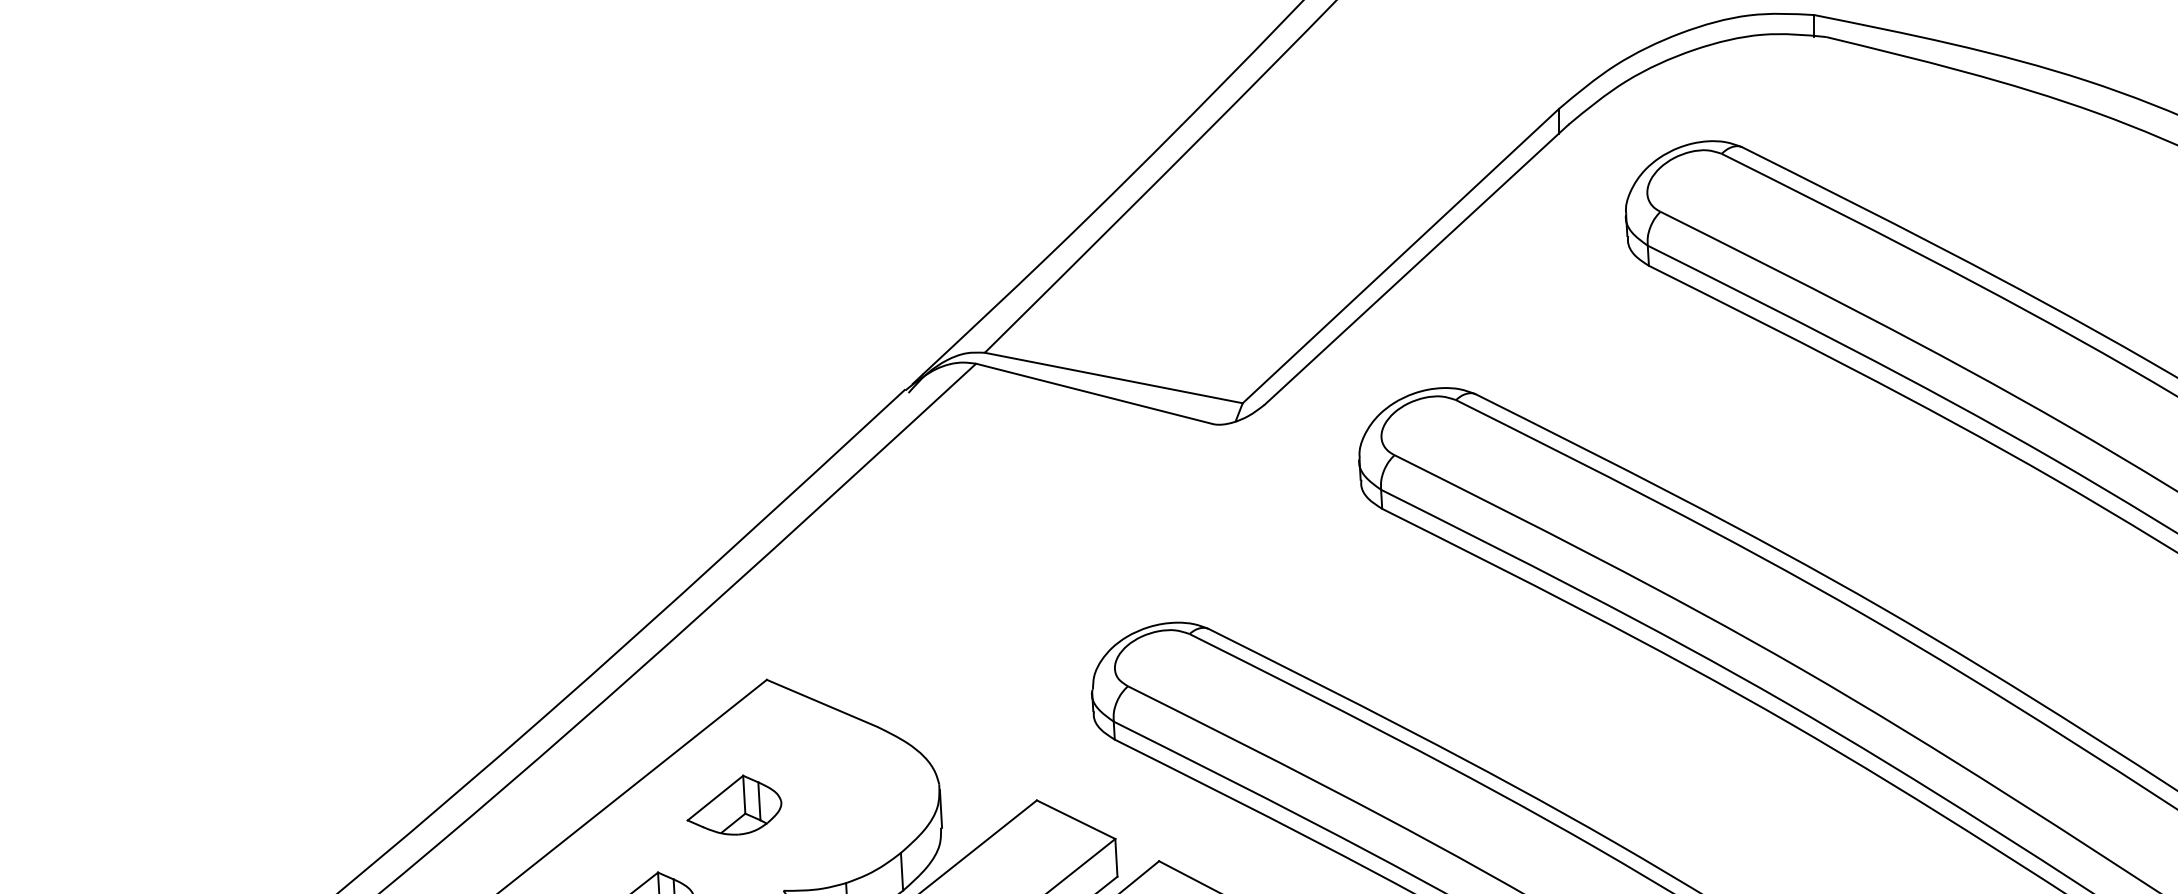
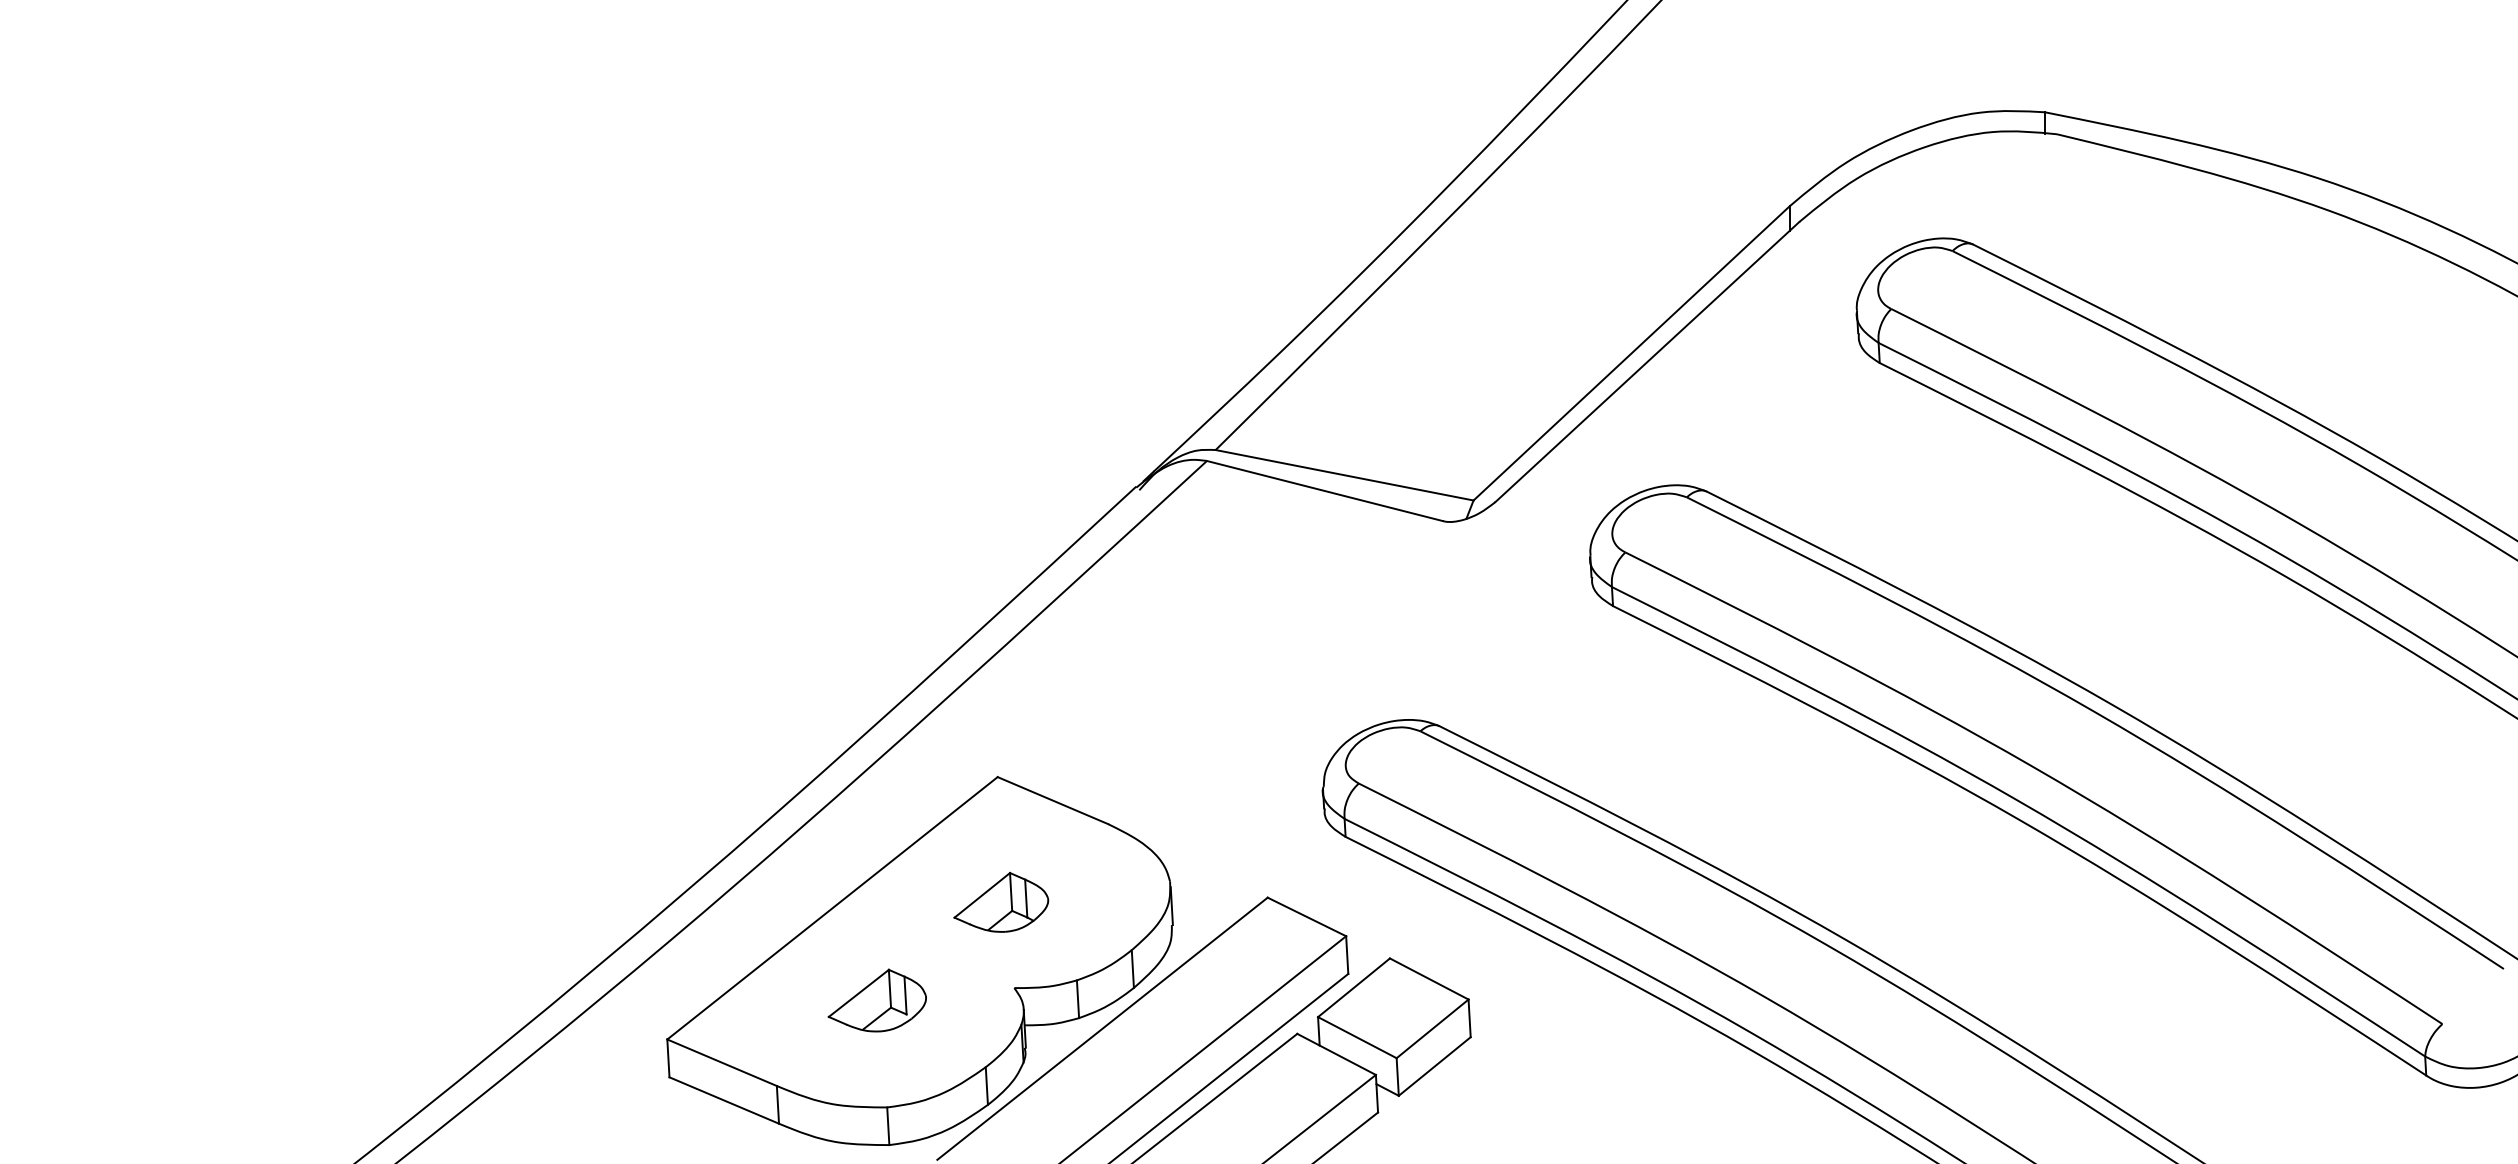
part: (734, 805) -> (1001, 902), moved

